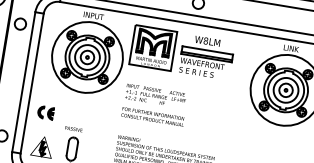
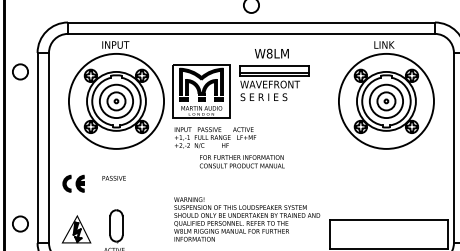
part: (153, 48) -> (201, 91), moved
text: (152, 116) -> (241, 161), moved
text: (73, 129) -> (113, 178), moved

